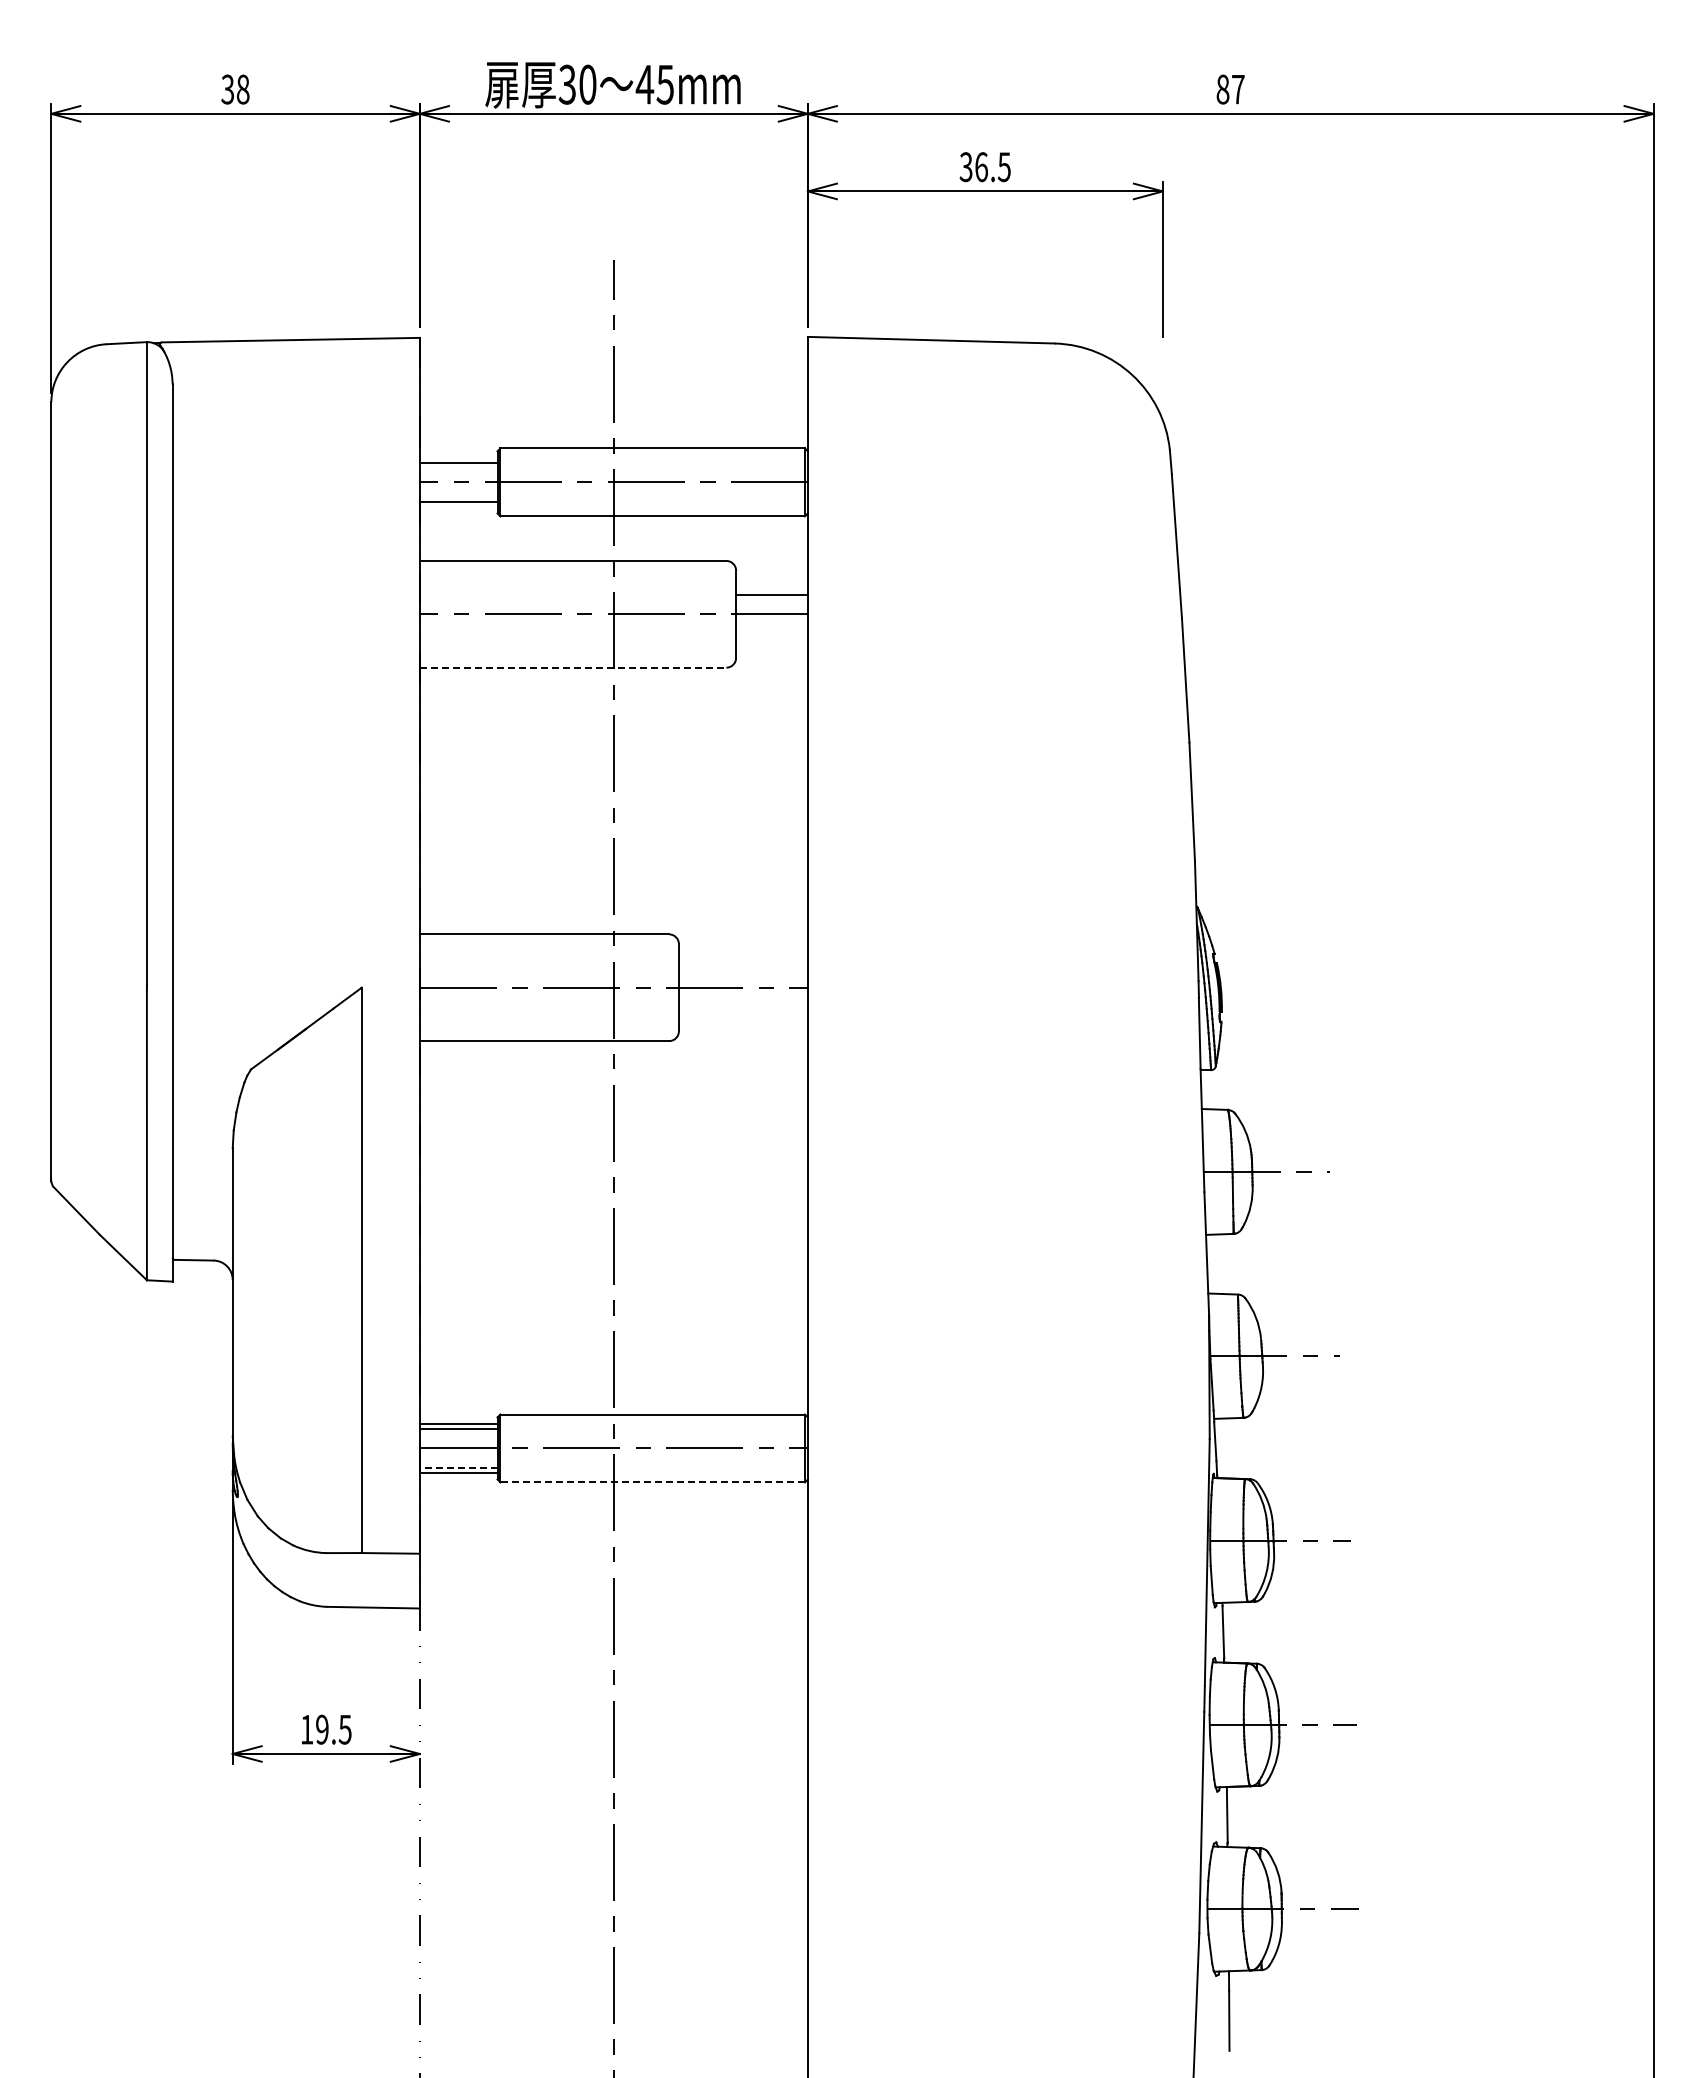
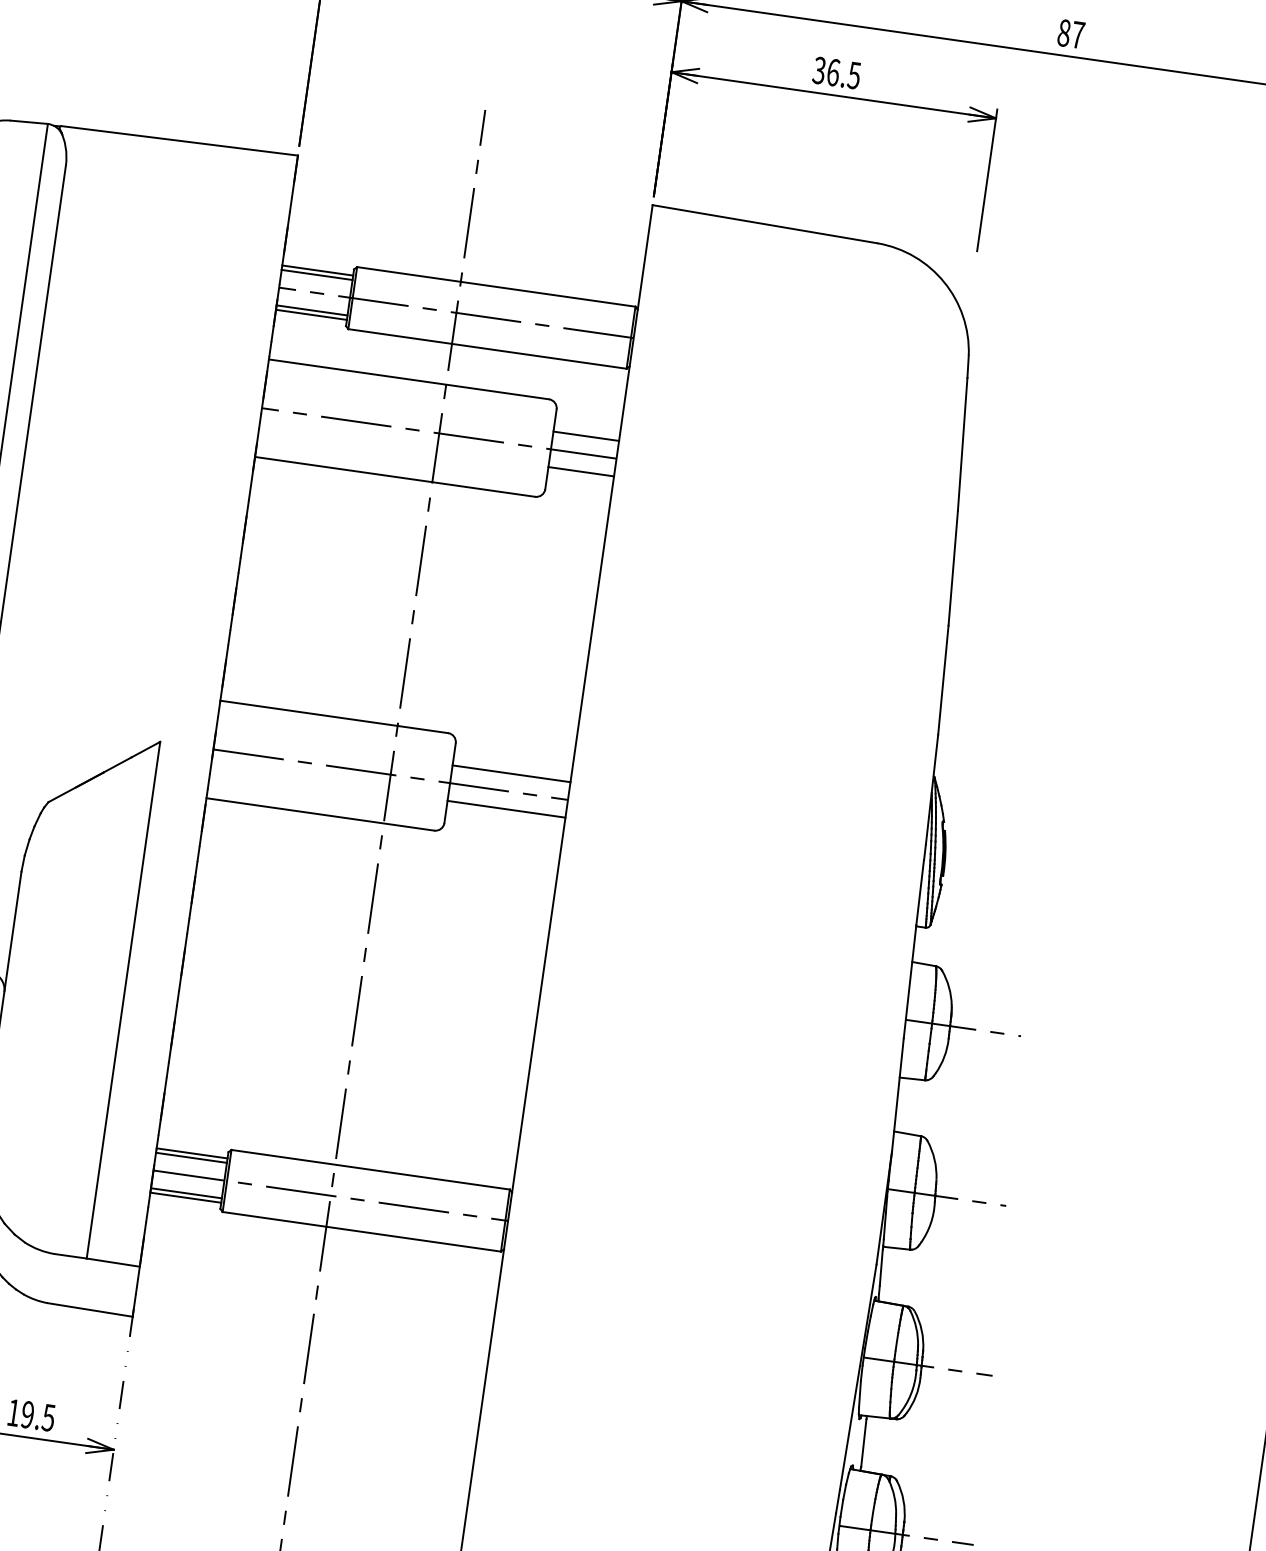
line: (458, 458) -> (317, 270), added
line: (458, 506) -> (311, 314), added
line: (771, 633) -> (580, 471), added
line: (573, 667) -> (395, 476), dashed -> solid
line: (742, 968) -> (510, 773), added
line: (742, 1007) -> (505, 809), added
line: (458, 1467) -> (186, 1192), dashed -> solid
line: (652, 1482) -> (361, 1231), dashed -> solid

